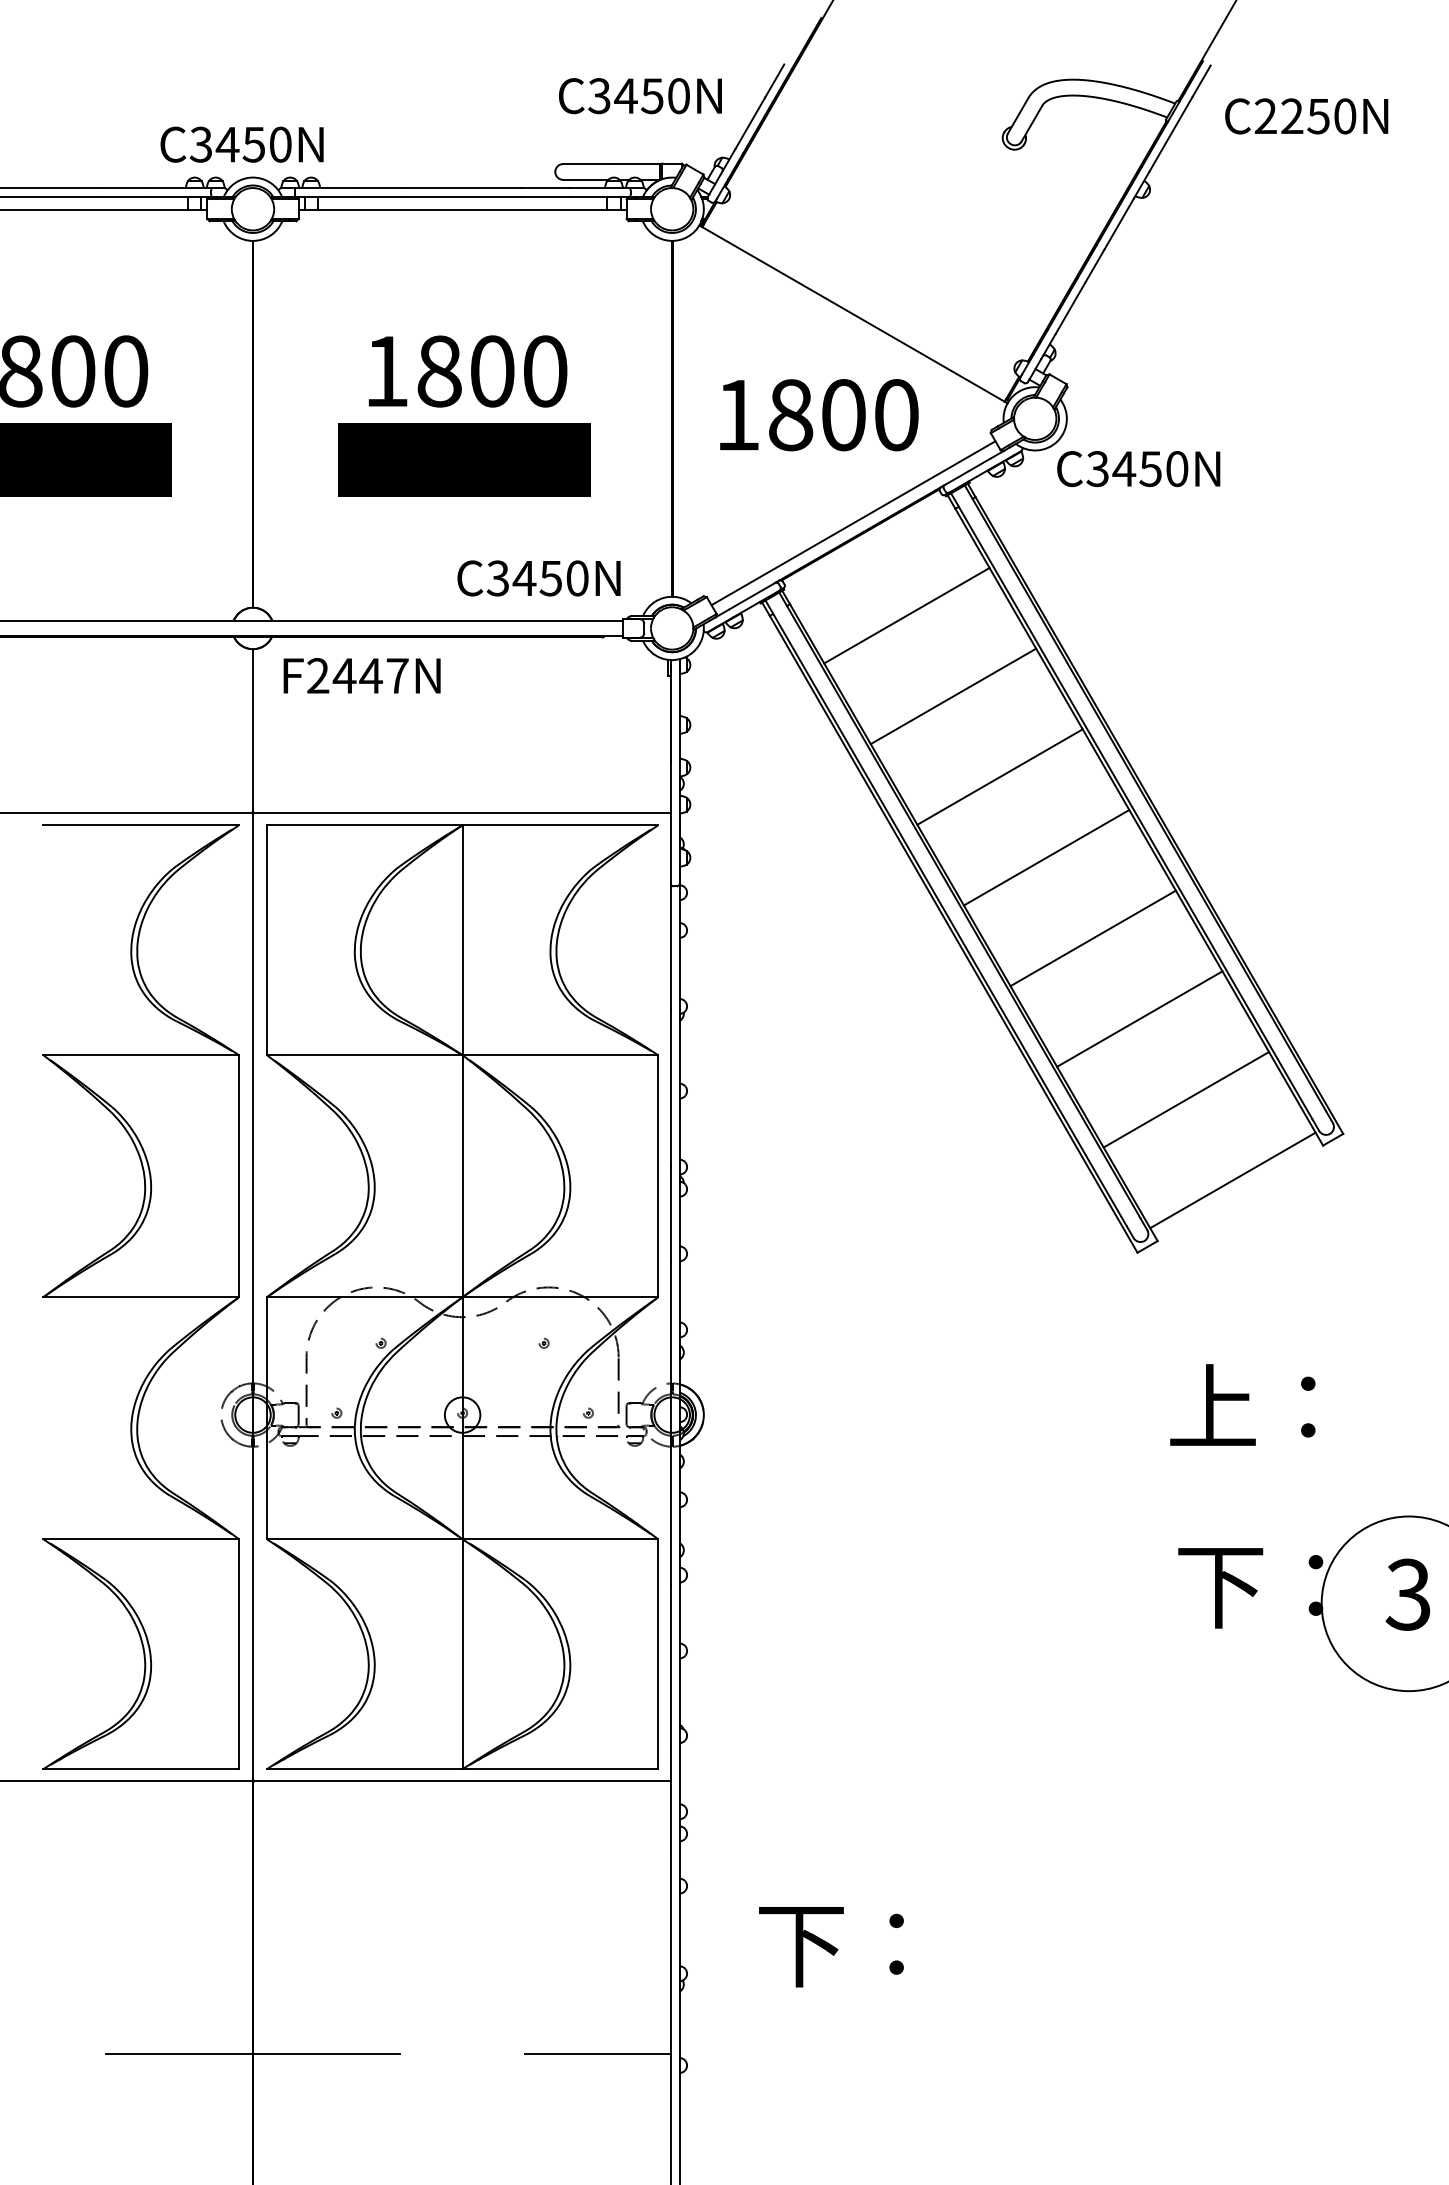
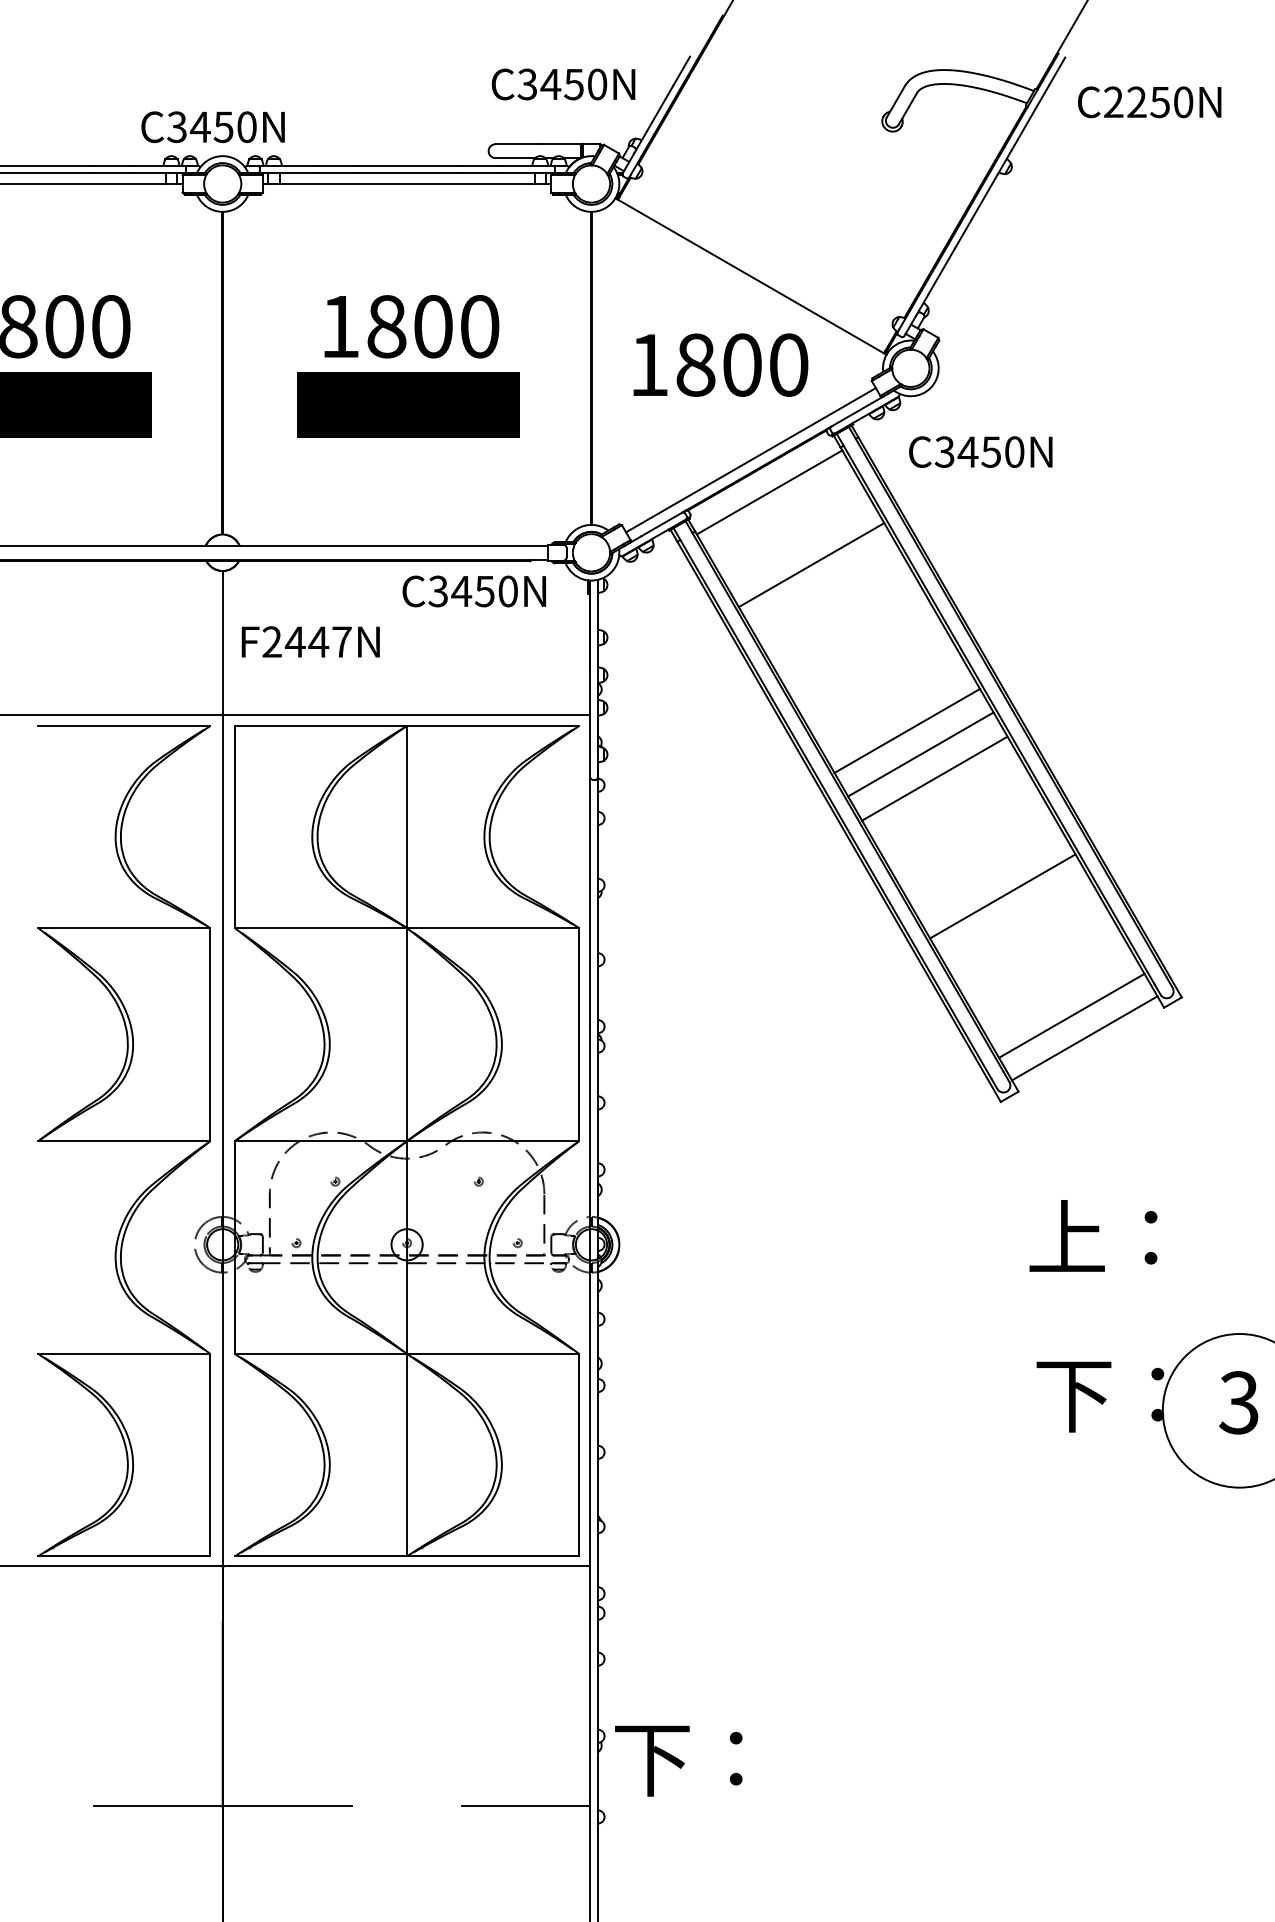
text: (1138, 469) -> (980, 452), moved
text: (538, 578) -> (473, 591), moved
line: (906, 615) -> (769, 492), moved
text: (361, 675) -> (310, 641), moved
line: (953, 696) -> (811, 565), moved
line: (999, 776) -> (906, 730), moved
line: (1092, 938) -> (933, 778), moved
line: (1186, 1099) -> (1072, 1015), moved
text: (831, 1947) -> (678, 1761), moved

